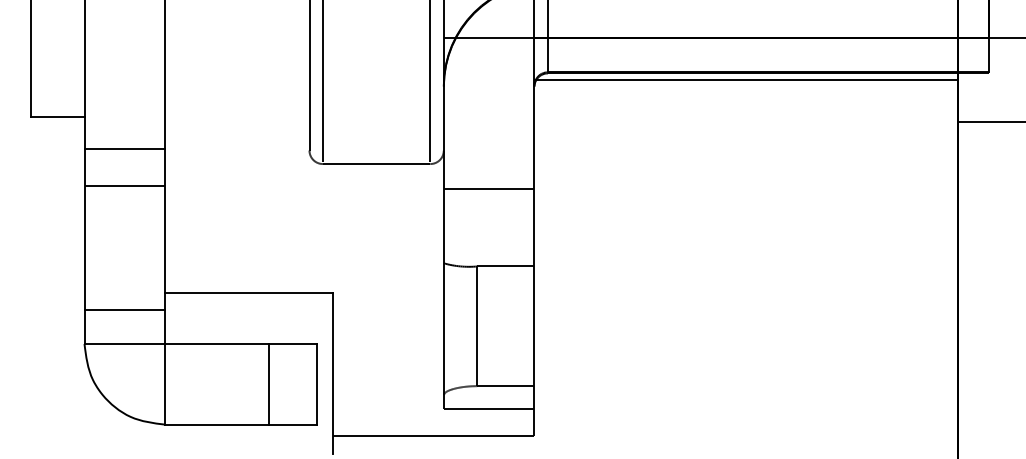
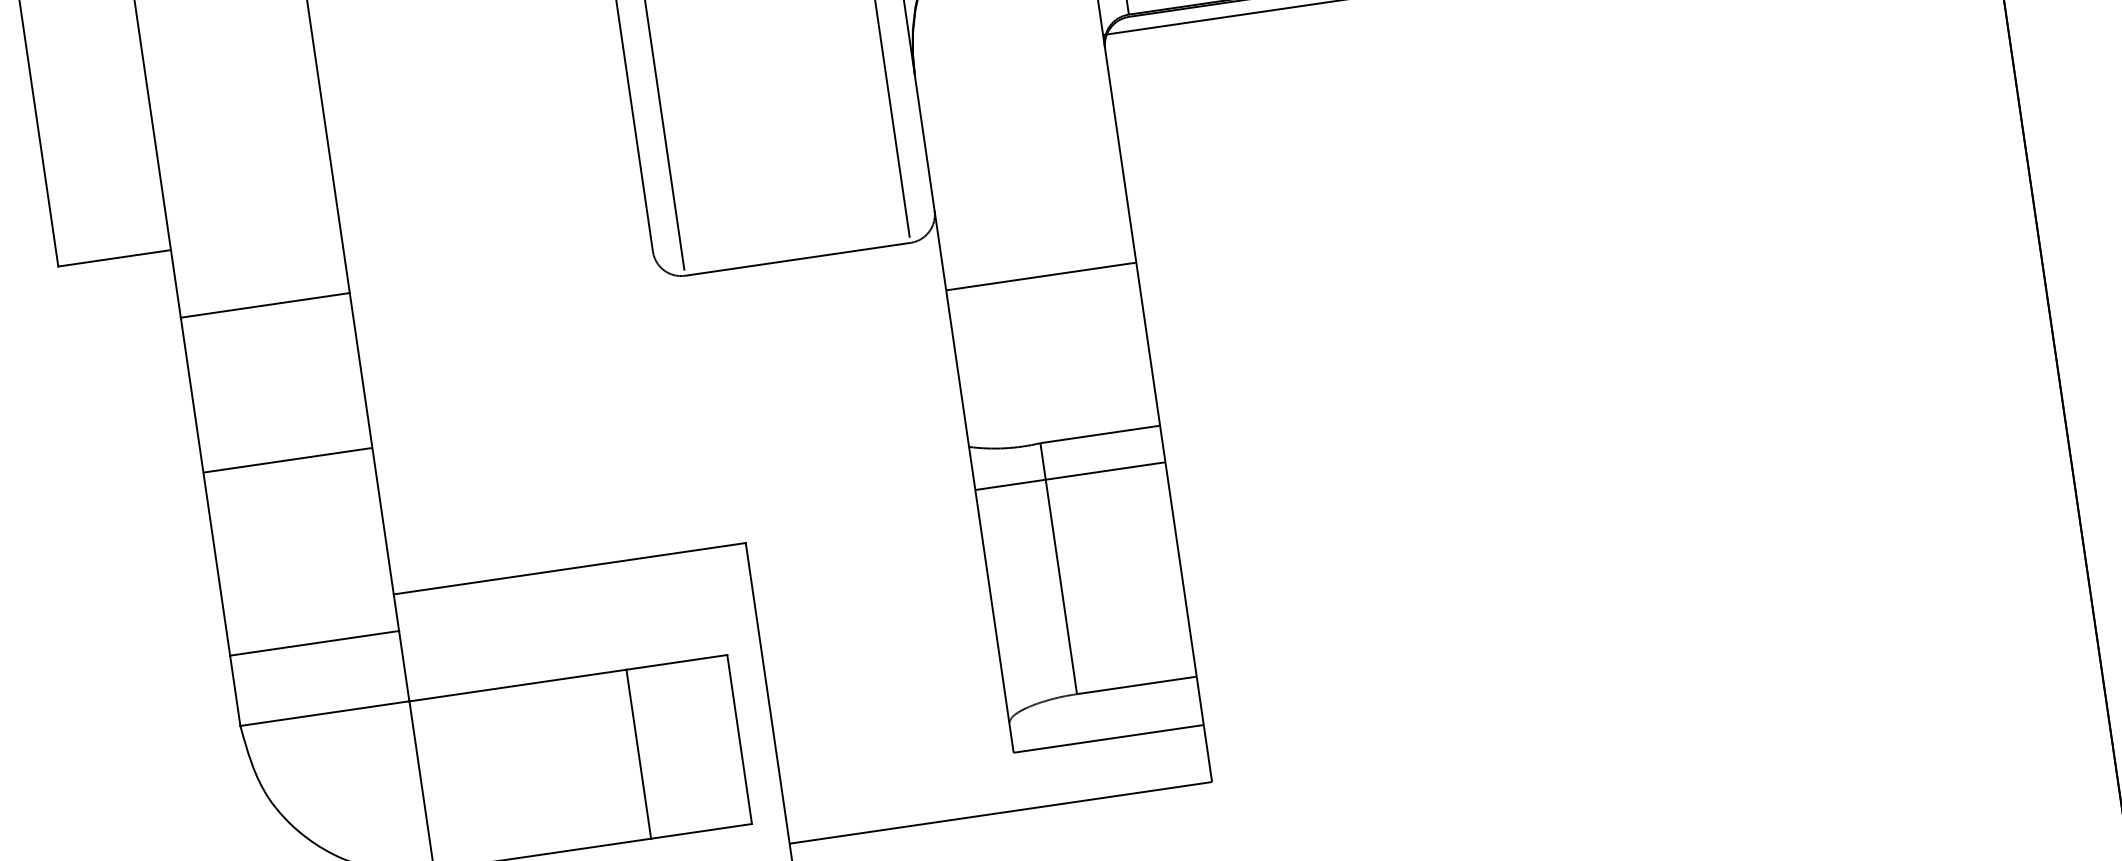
line: (124, 186) -> (287, 461), moved
line: (488, 283) -> (1068, 475), added

